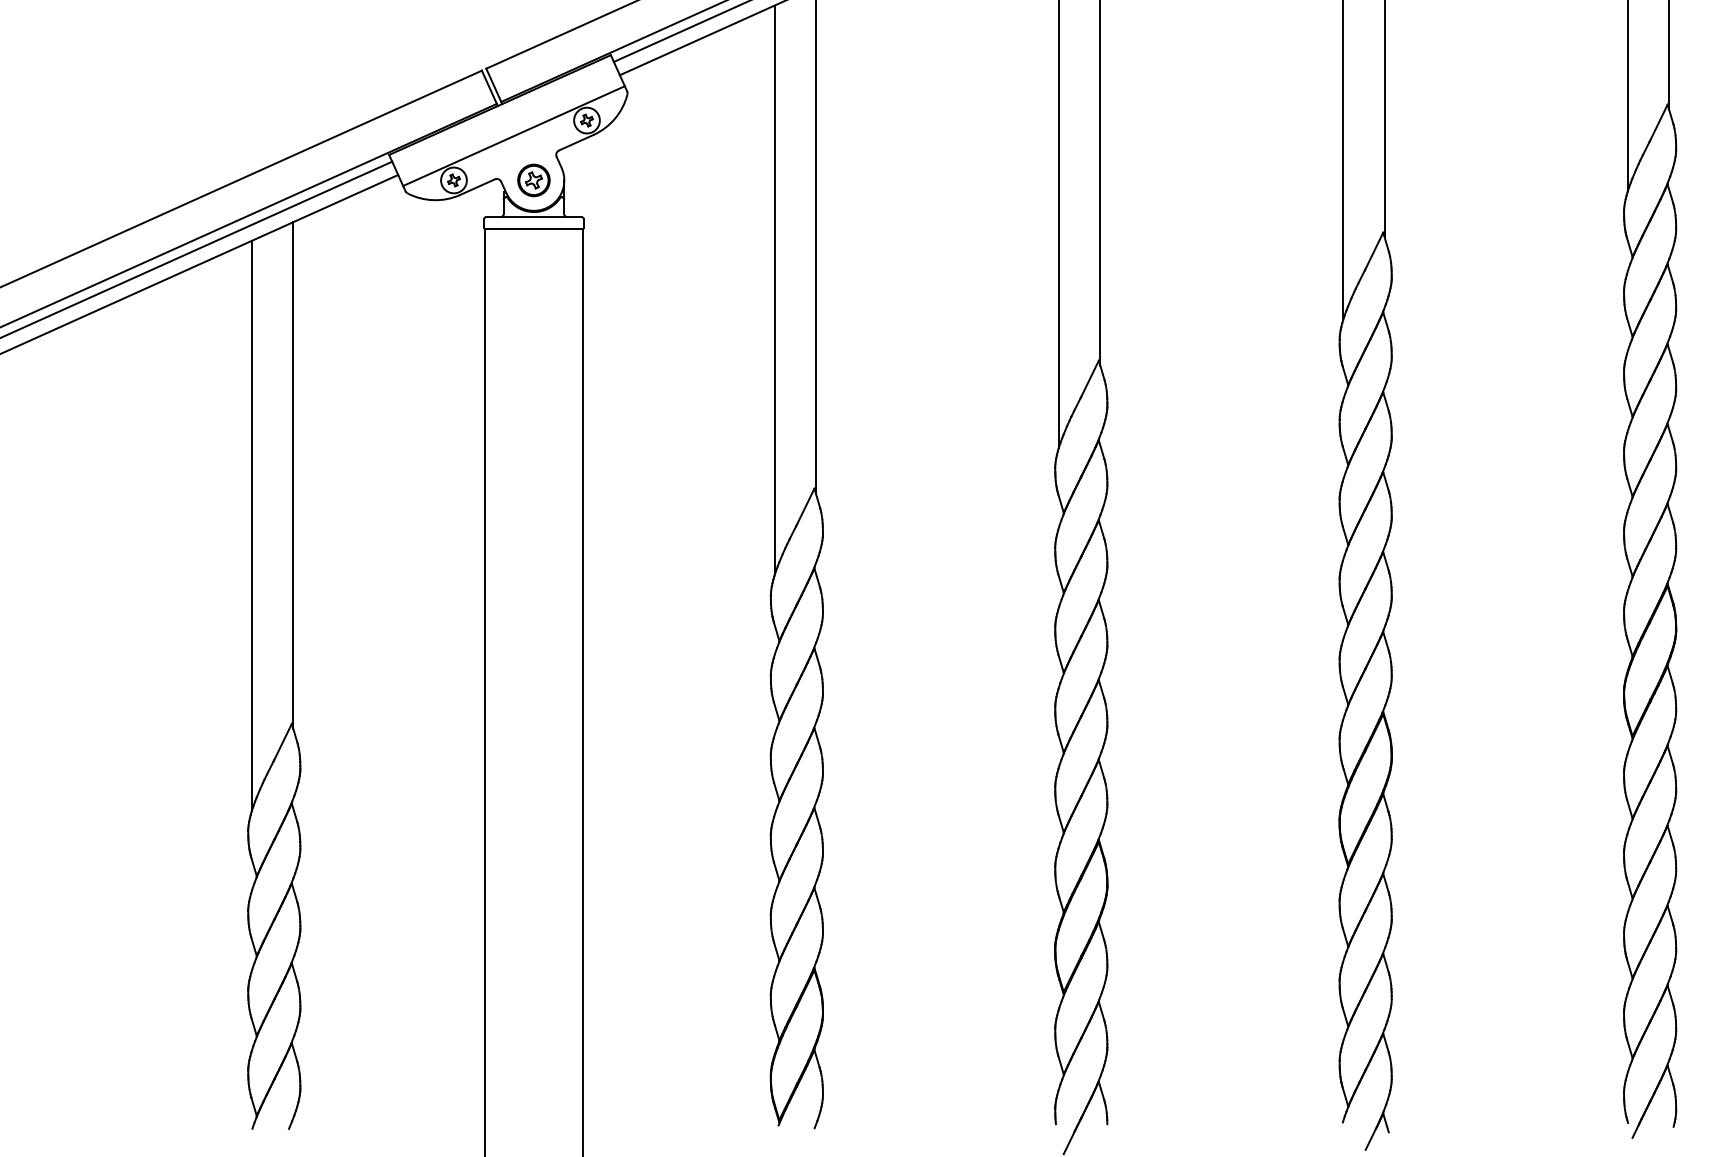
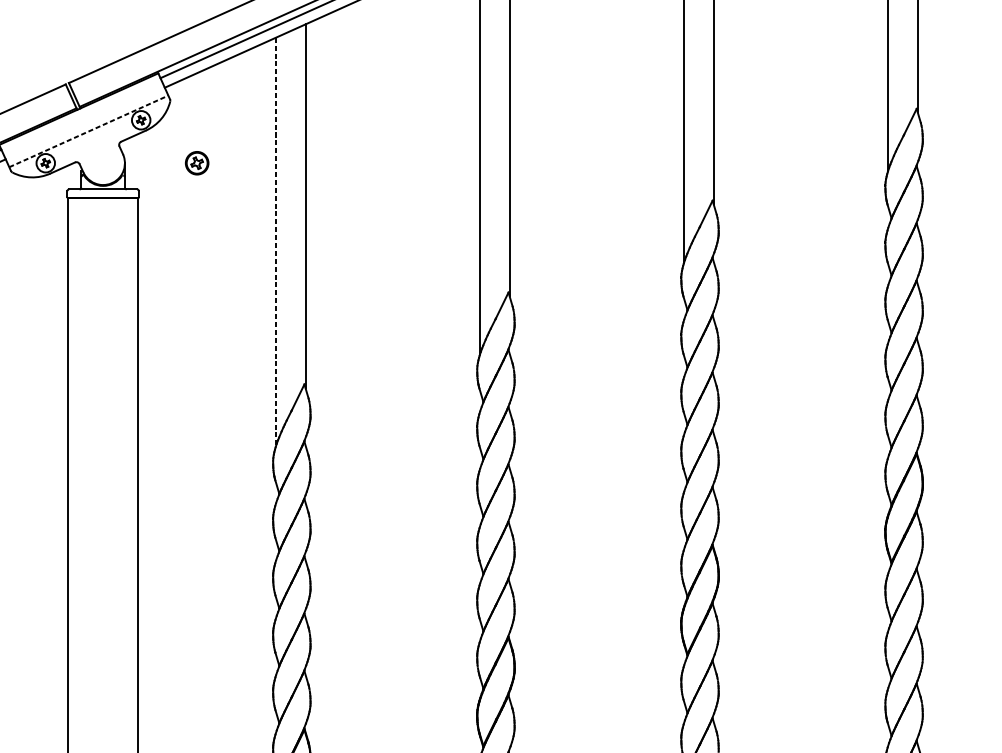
line: (514, 136) -> (89, 131), solid -> dashed
part: (533, 180) -> (196, 163), moved
line: (774, 289) -> (275, 241), solid -> dashed

